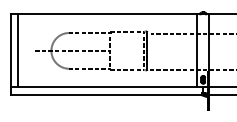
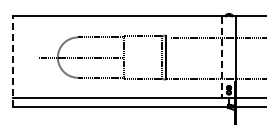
line: (18, 49) -> (20, 56), removed
line: (197, 50) -> (222, 57), solid -> dashed
line: (11, 54) -> (12, 61), solid -> dashed

